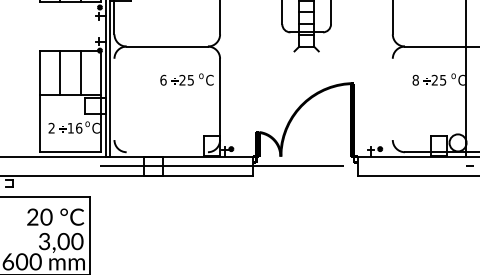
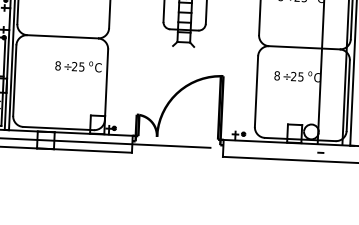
text: (163, 79) -> (58, 65), 6 -> 8
line: (114, 99) -> (14, 80), added
line: (392, 99) -> (256, 91), added
line: (166, 152) -> (57, 128), added

